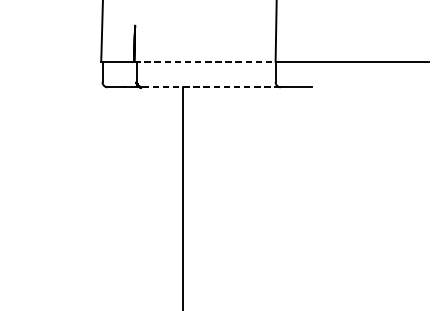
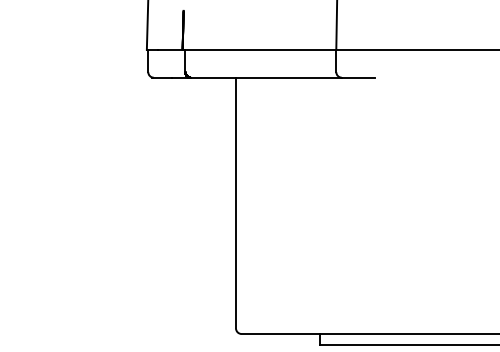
line: (204, 61) -> (259, 49), dashed -> solid
line: (211, 87) -> (266, 77), dashed -> solid

